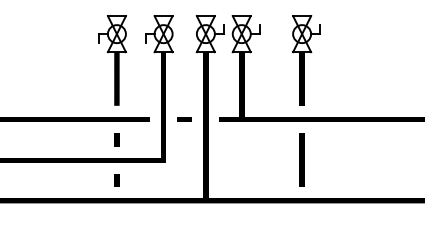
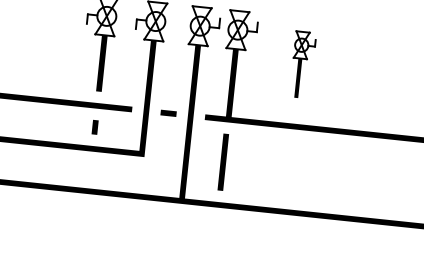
part: (306, 60) -> (302, 64), size x0.7
line: (301, 159) -> (222, 161), moved
line: (116, 180) -> (90, 169), removed

